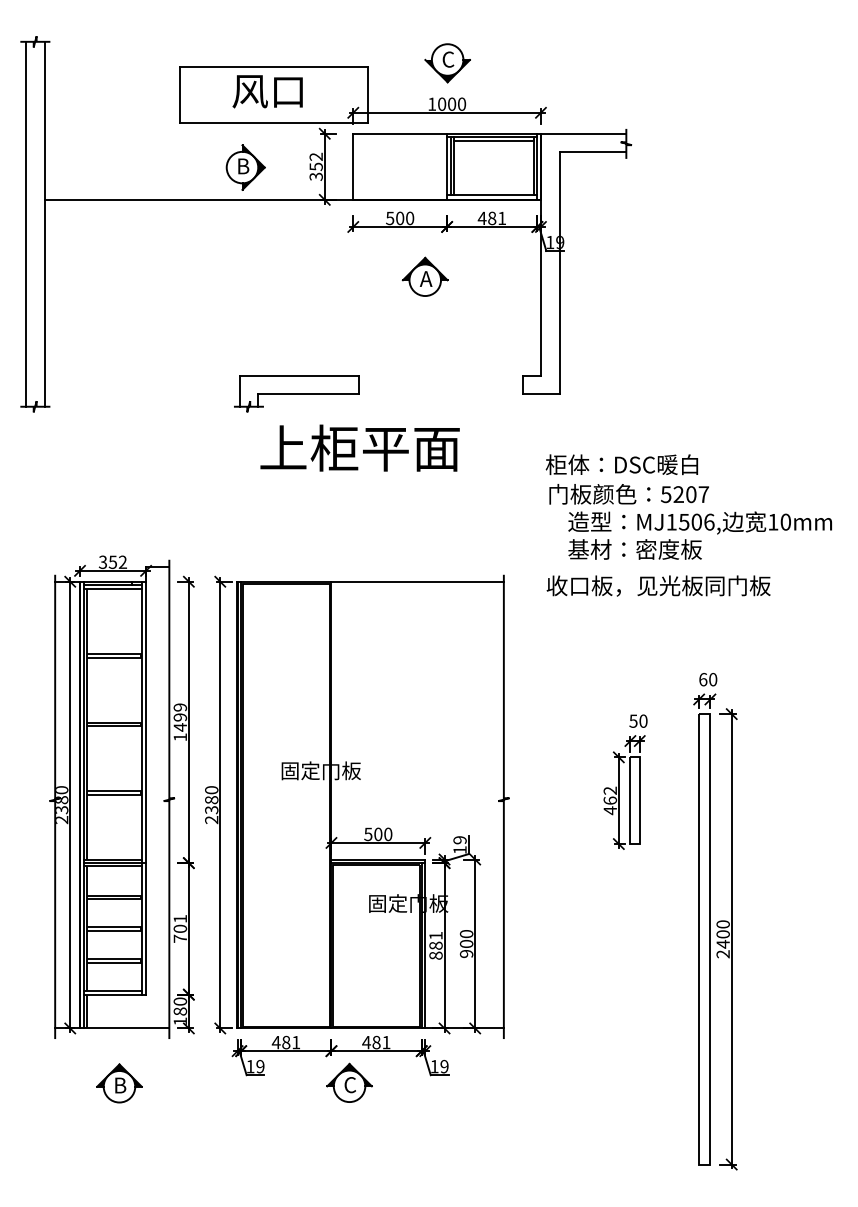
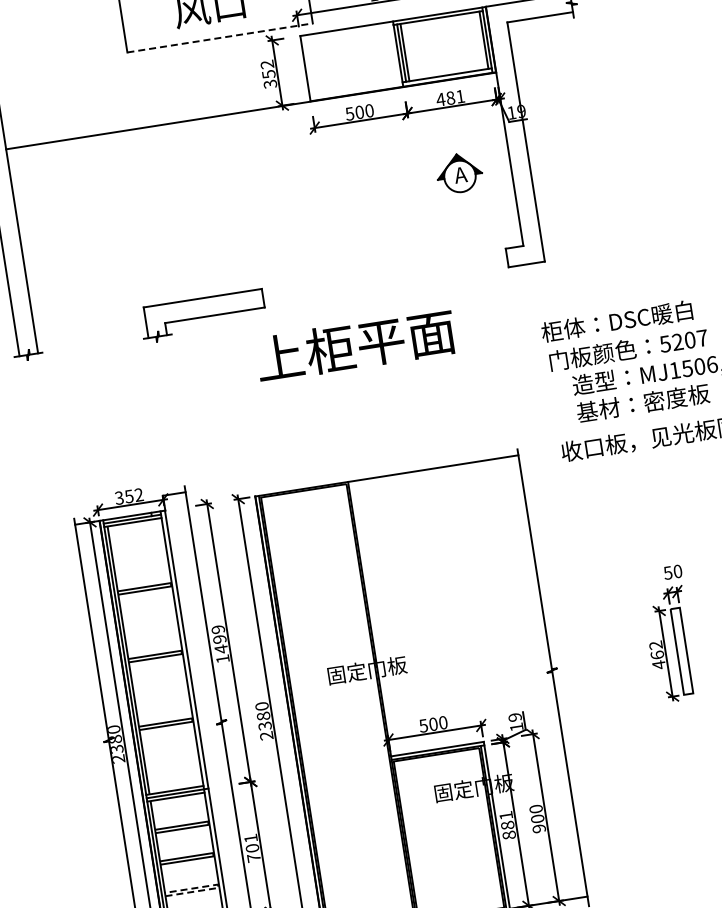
line: (273, 123) -> (219, 38), solid -> dashed
line: (494, 140) -> (440, 20), removed
part: (245, 167) -> (199, 85), removed
part: (424, 276) -> (458, 172), moved
part: (296, 393) -> (202, 316), moved
line: (140, 961) -> (218, 886), solid -> dashed

